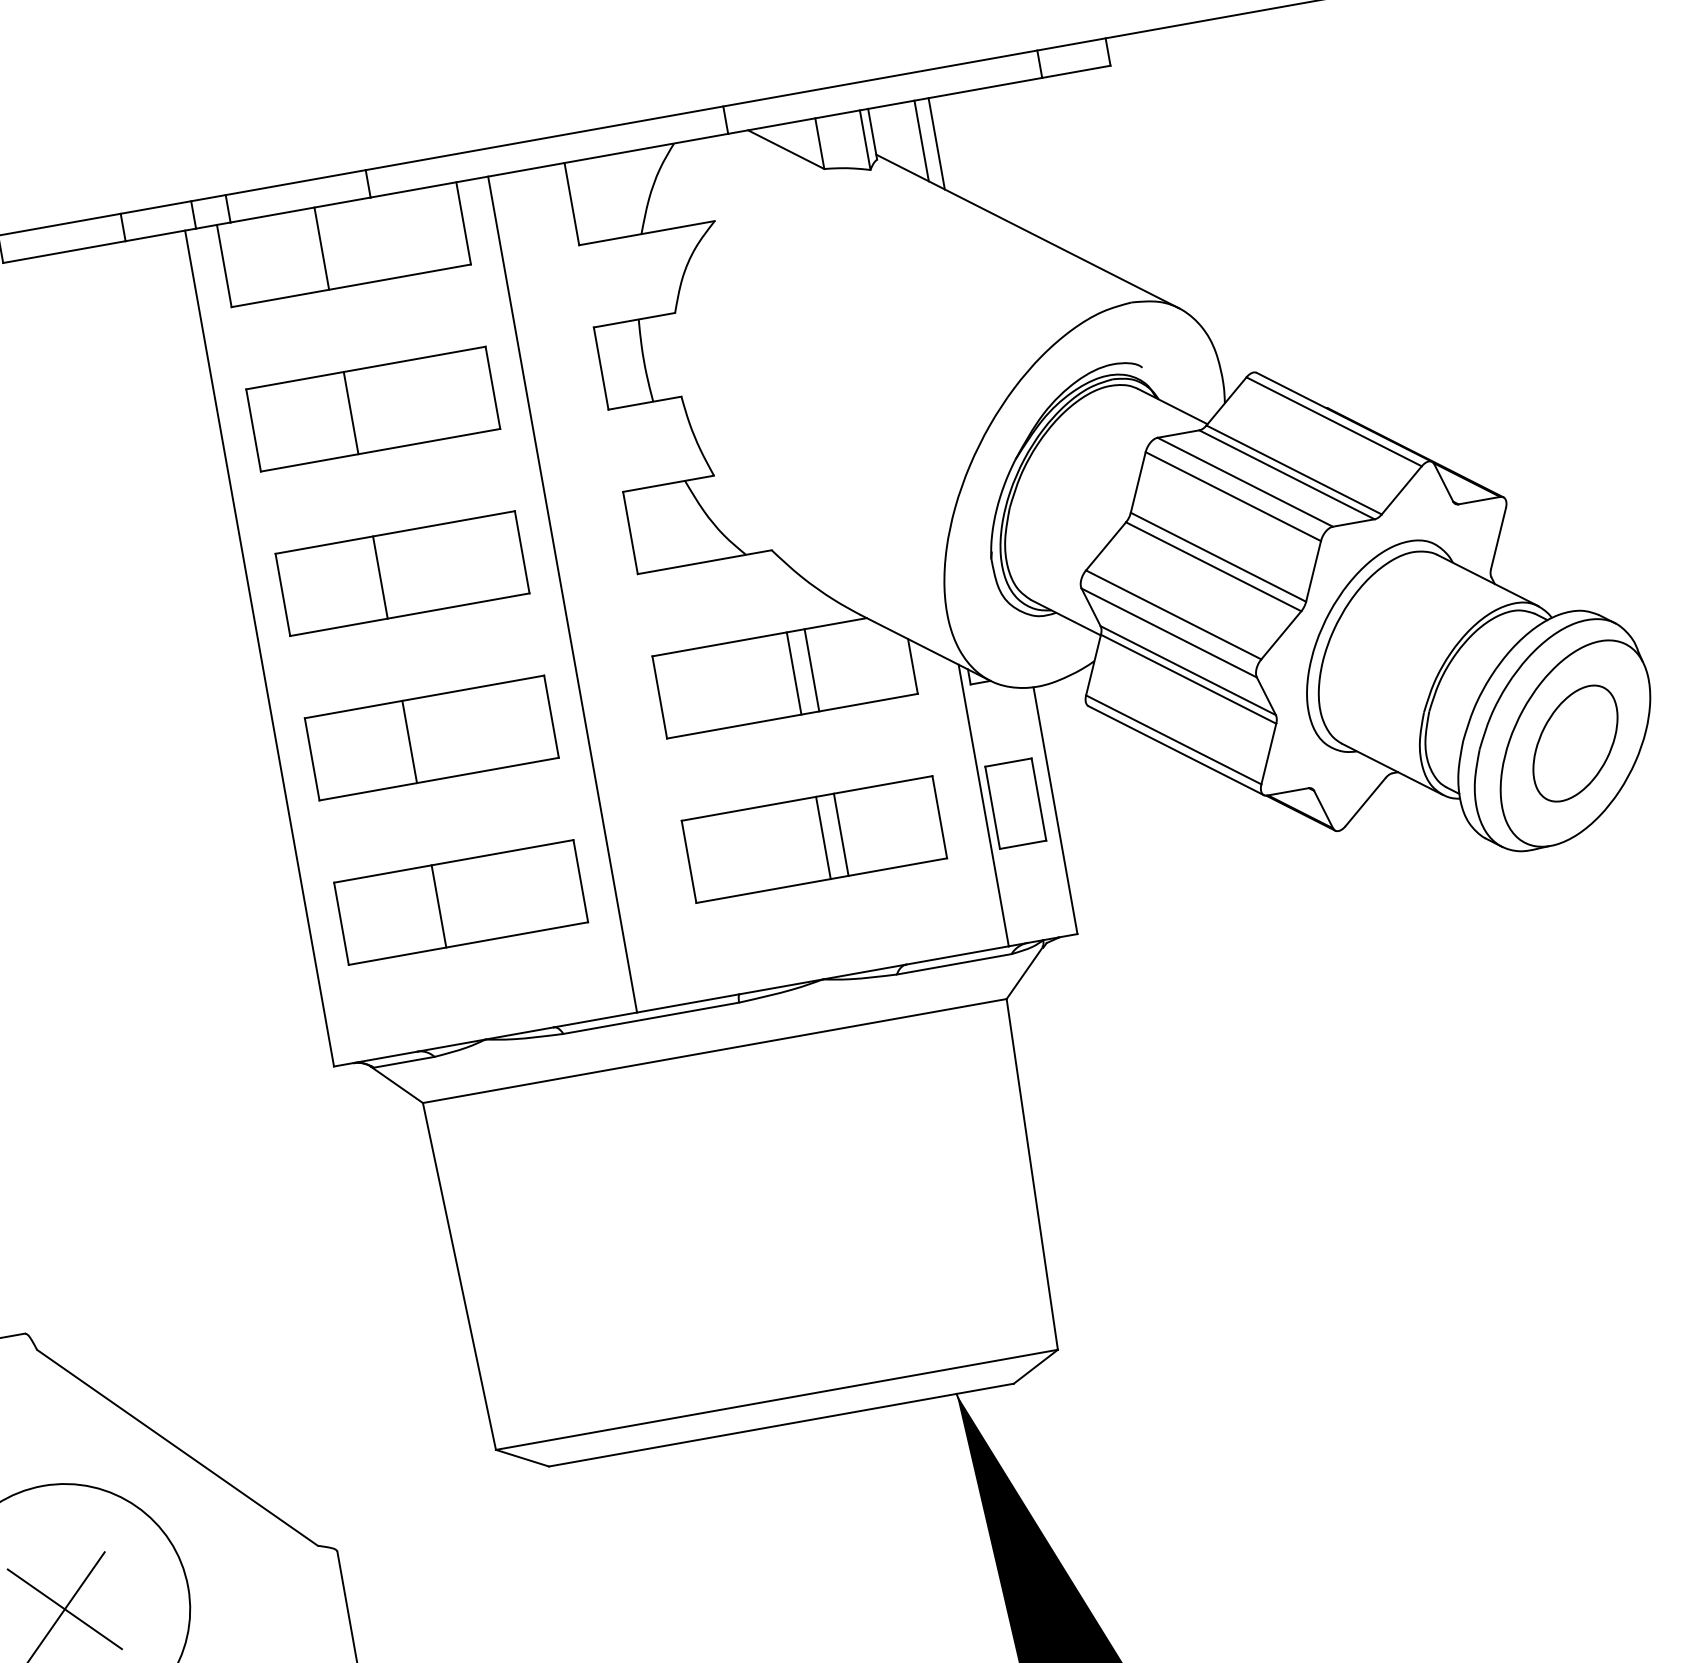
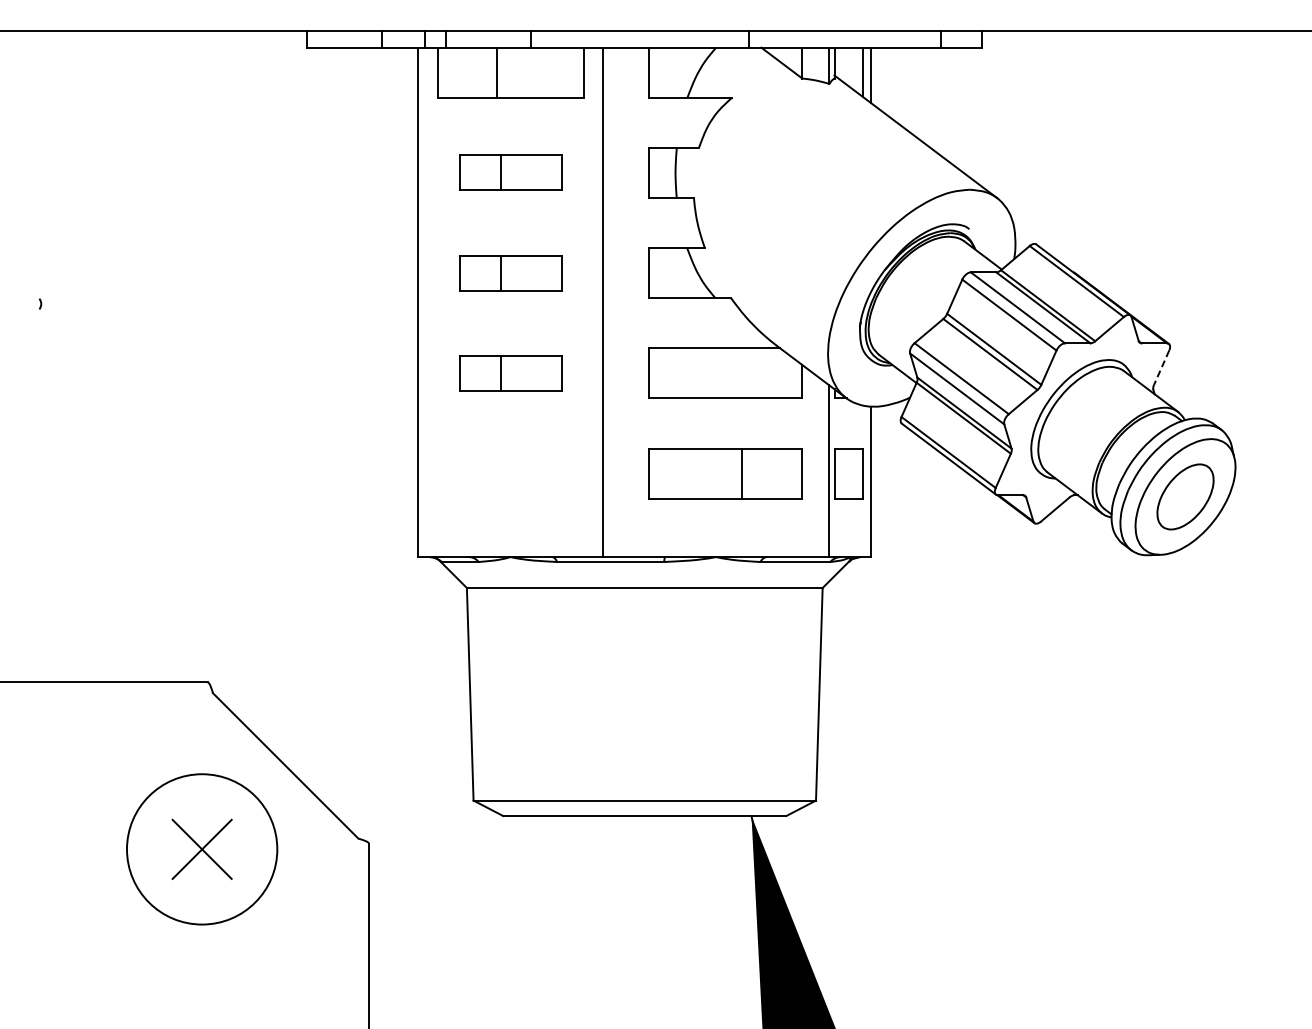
part: (373, 408) -> (510, 172), size x0.7
line: (1498, 538) -> (1161, 367), solid -> dashed
part: (402, 572) -> (510, 272), size x0.7
line: (812, 670) -> (742, 373), removed
line: (794, 673) -> (731, 373), removed
part: (431, 736) -> (510, 372), size x0.7
line: (823, 837) -> (731, 473), removed
part: (460, 902) -> (510, 473), removed

